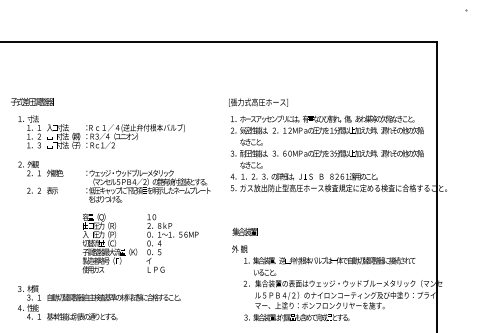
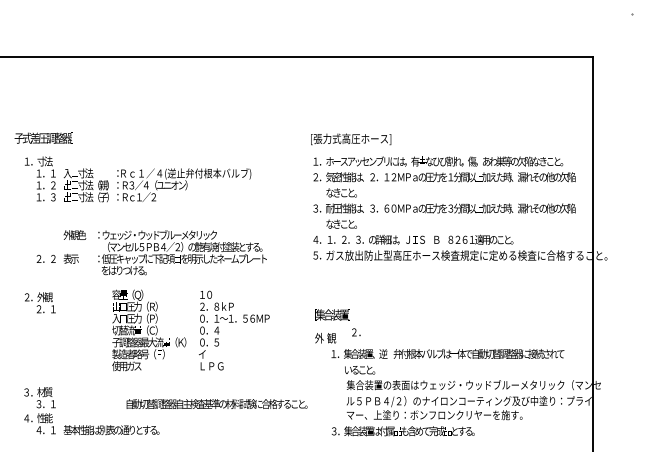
text: (29, 168) -> (40, 302), moved
text: (148, 186) -> (182, 252), moved
text: (246, 283) -> (356, 332), moved
text: (113, 297) -> (216, 403), moved

